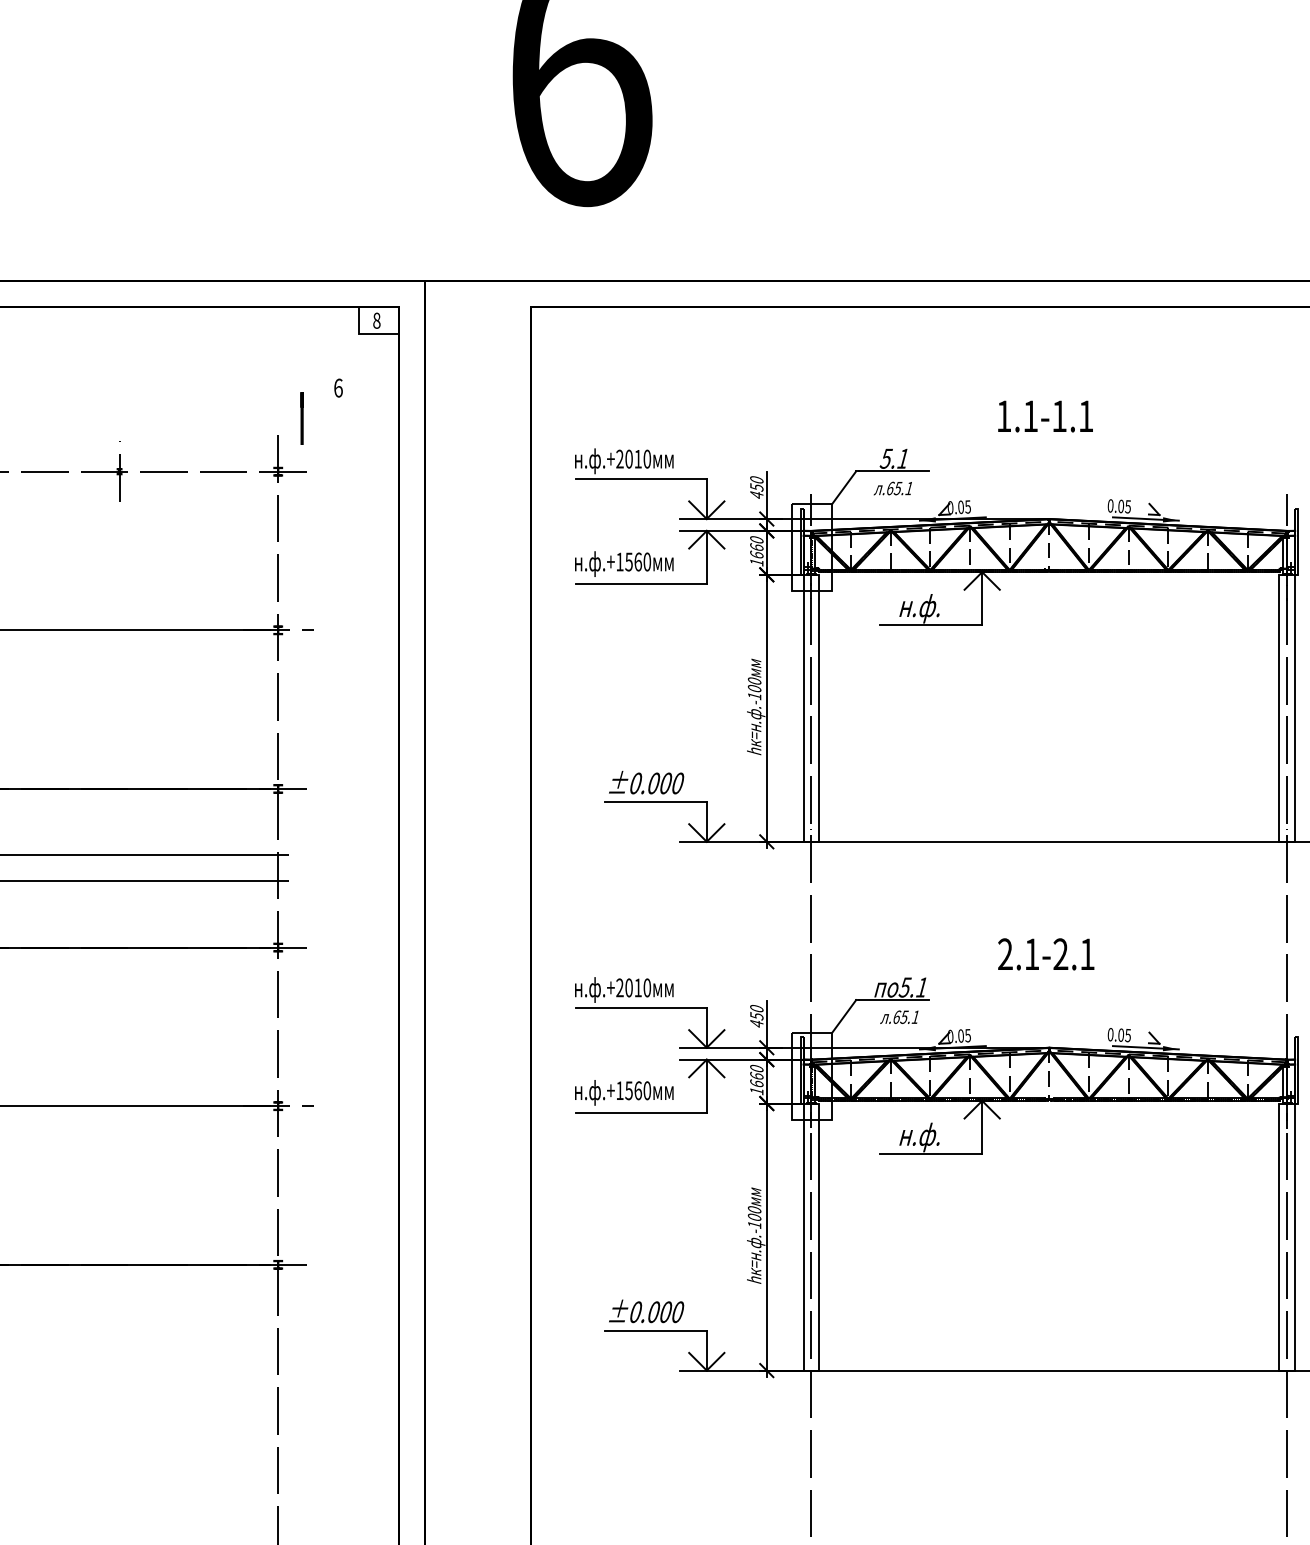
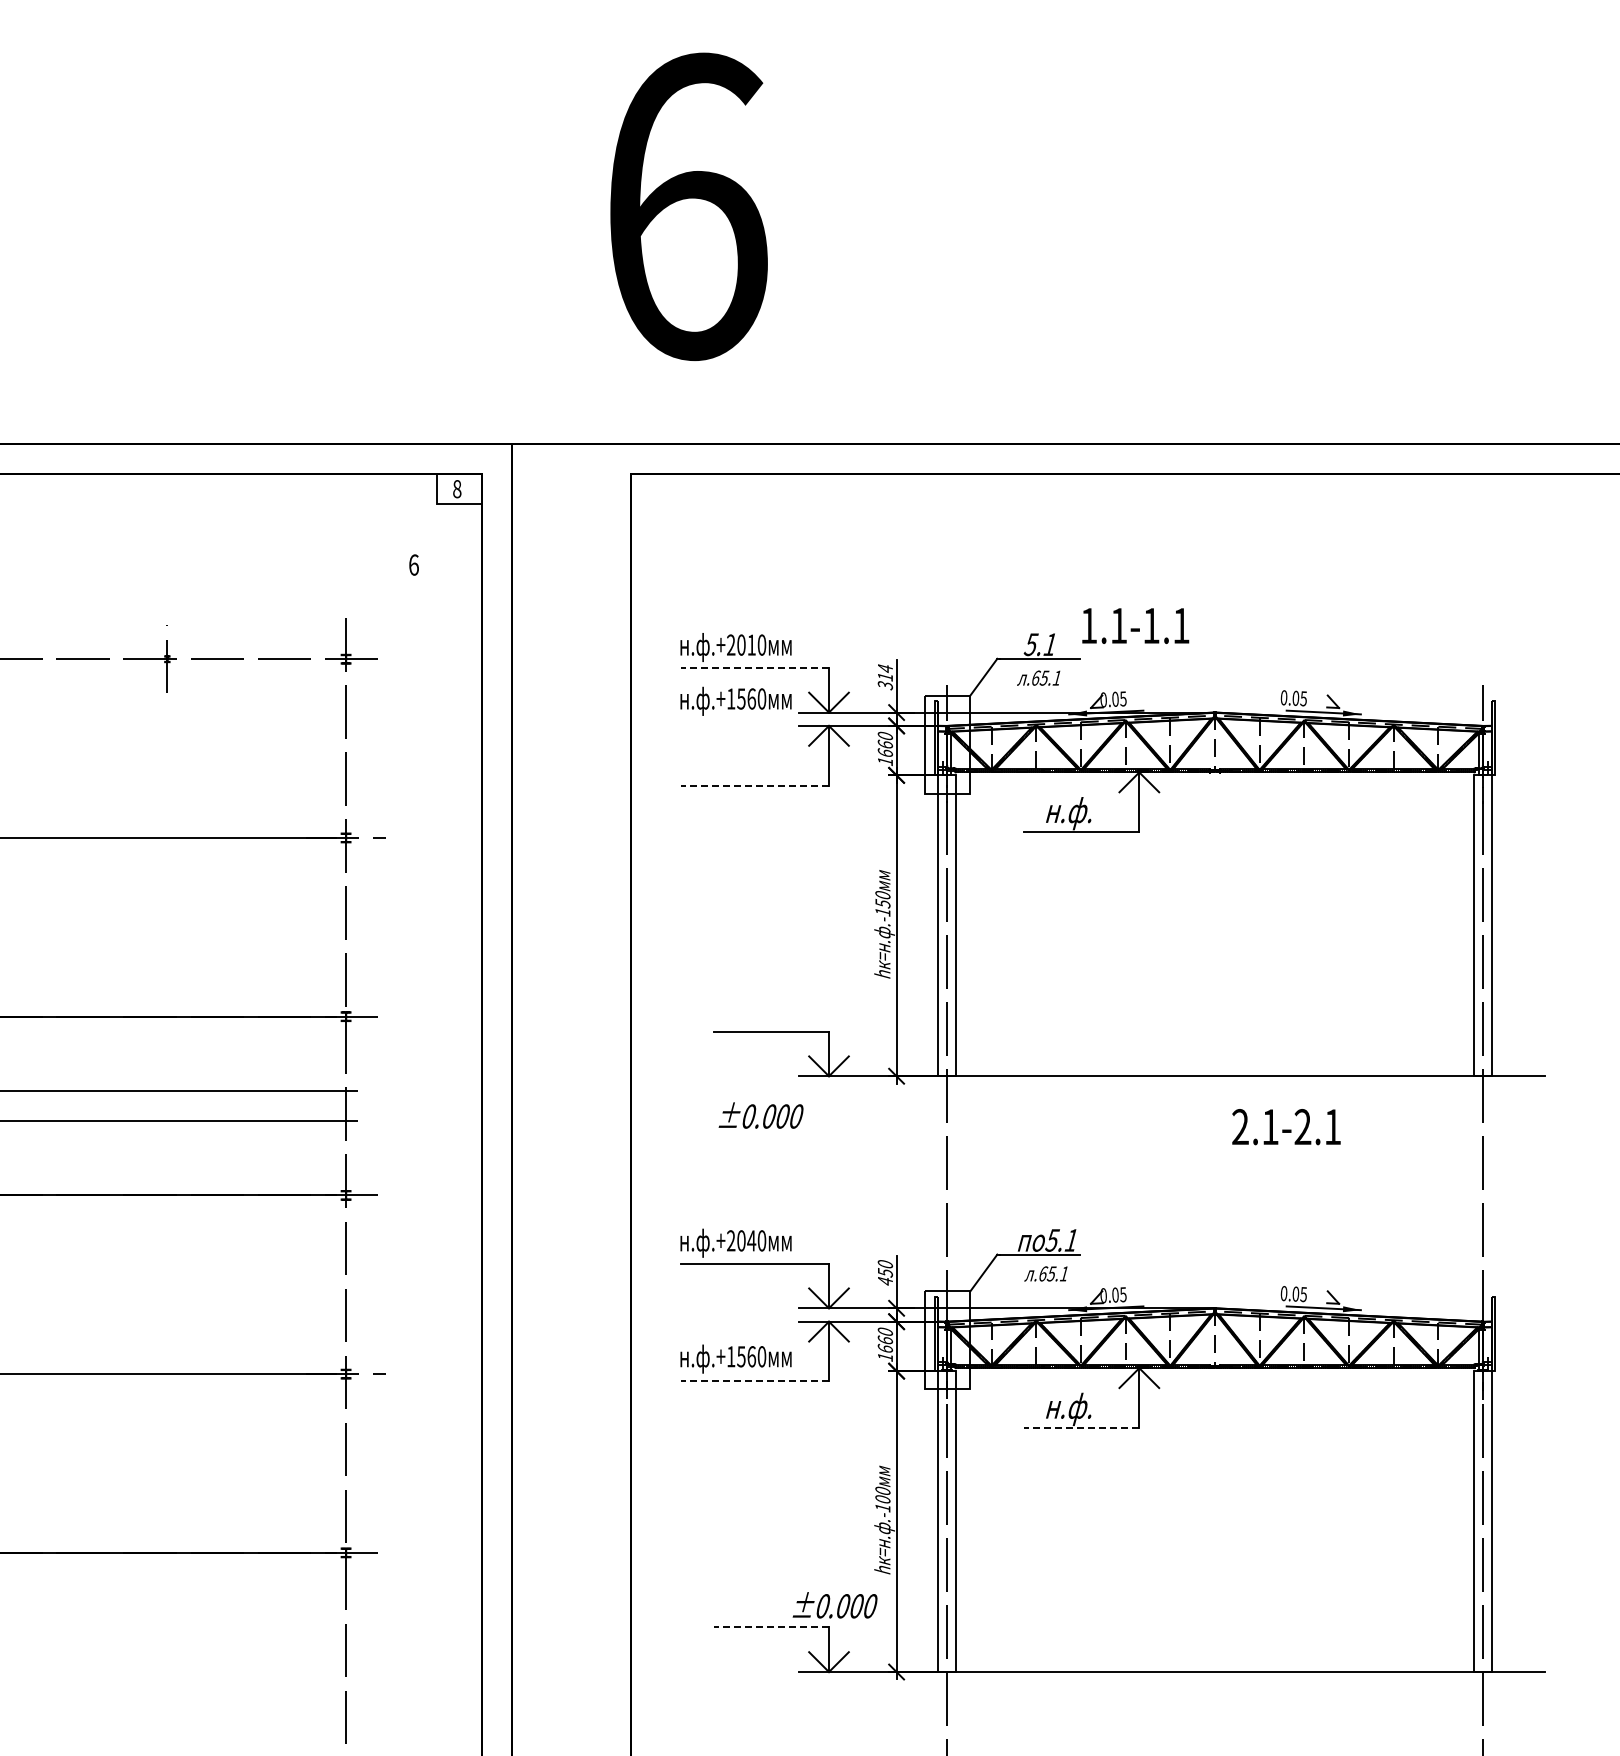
text: (1045, 416) -> (1135, 625), moved
line: (301, 418) -> (372, 599), removed
line: (641, 479) -> (755, 667), solid -> dashed
text: (756, 487) -> (885, 677), 450 -> 314
text: (623, 563) -> (735, 700), moved
line: (641, 583) -> (755, 785), solid -> dashed
text: (754, 688) -> (882, 903), .-100 -> .-150
text: (646, 782) -> (760, 1115), moved
text: (1046, 954) -> (1286, 1127), moved
text: (638, 987) -> (751, 1240), .+2010 -> .+2040
line: (641, 1112) -> (755, 1381), solid -> dashed
line: (930, 1153) -> (1081, 1427), solid -> dashed
text: (646, 1311) -> (834, 1605), moved
line: (655, 1331) -> (771, 1627), solid -> dashed

